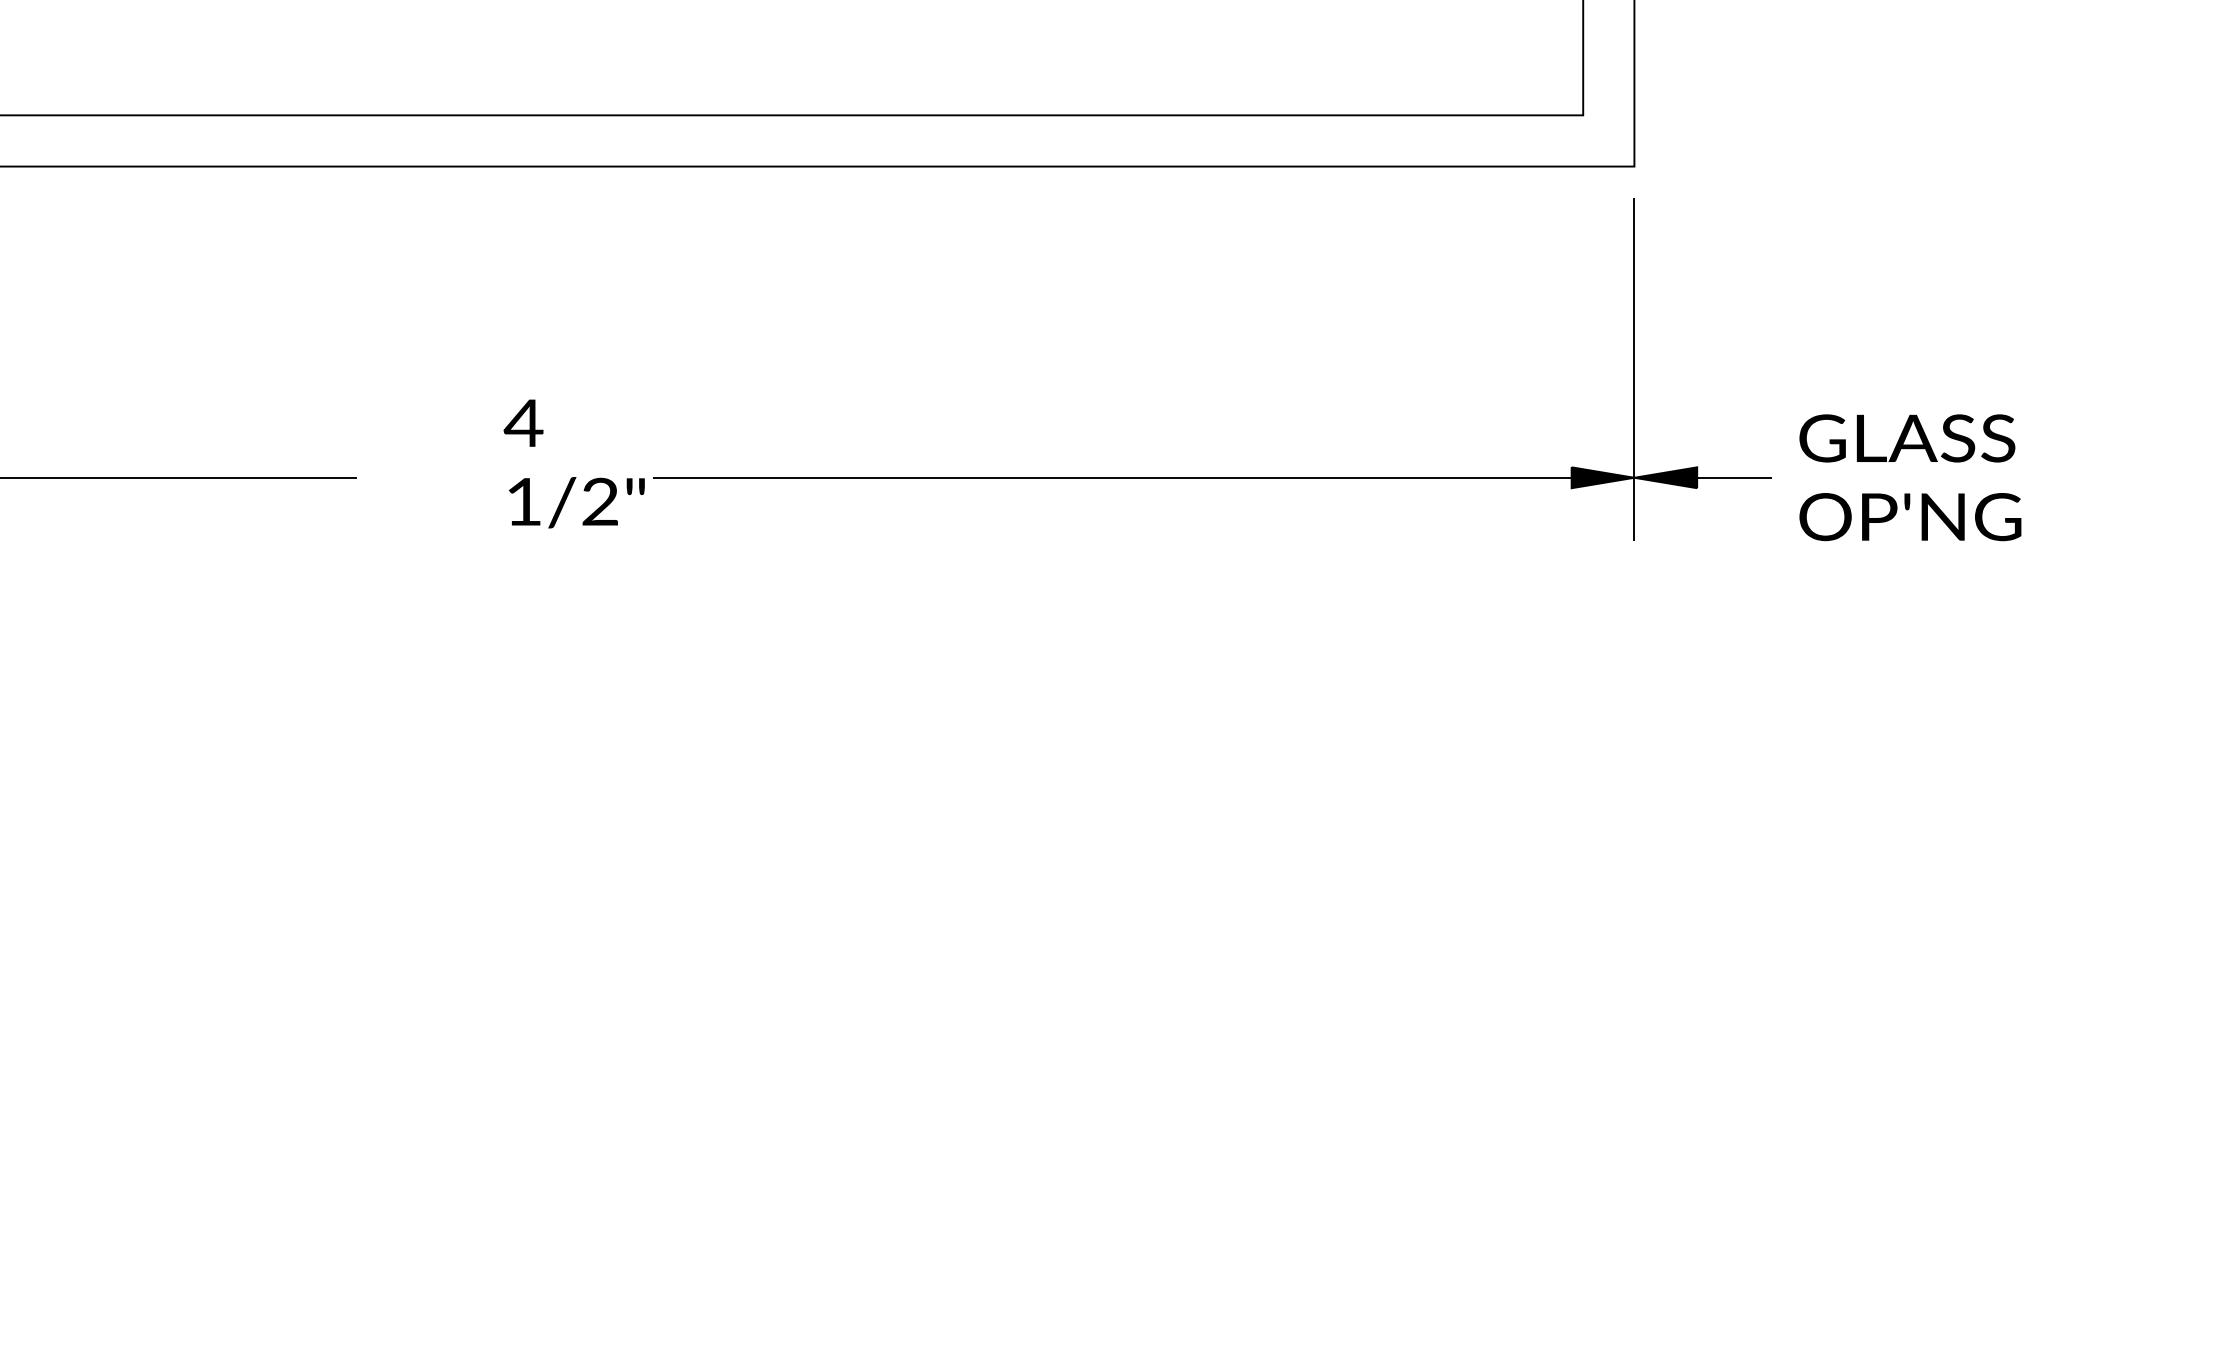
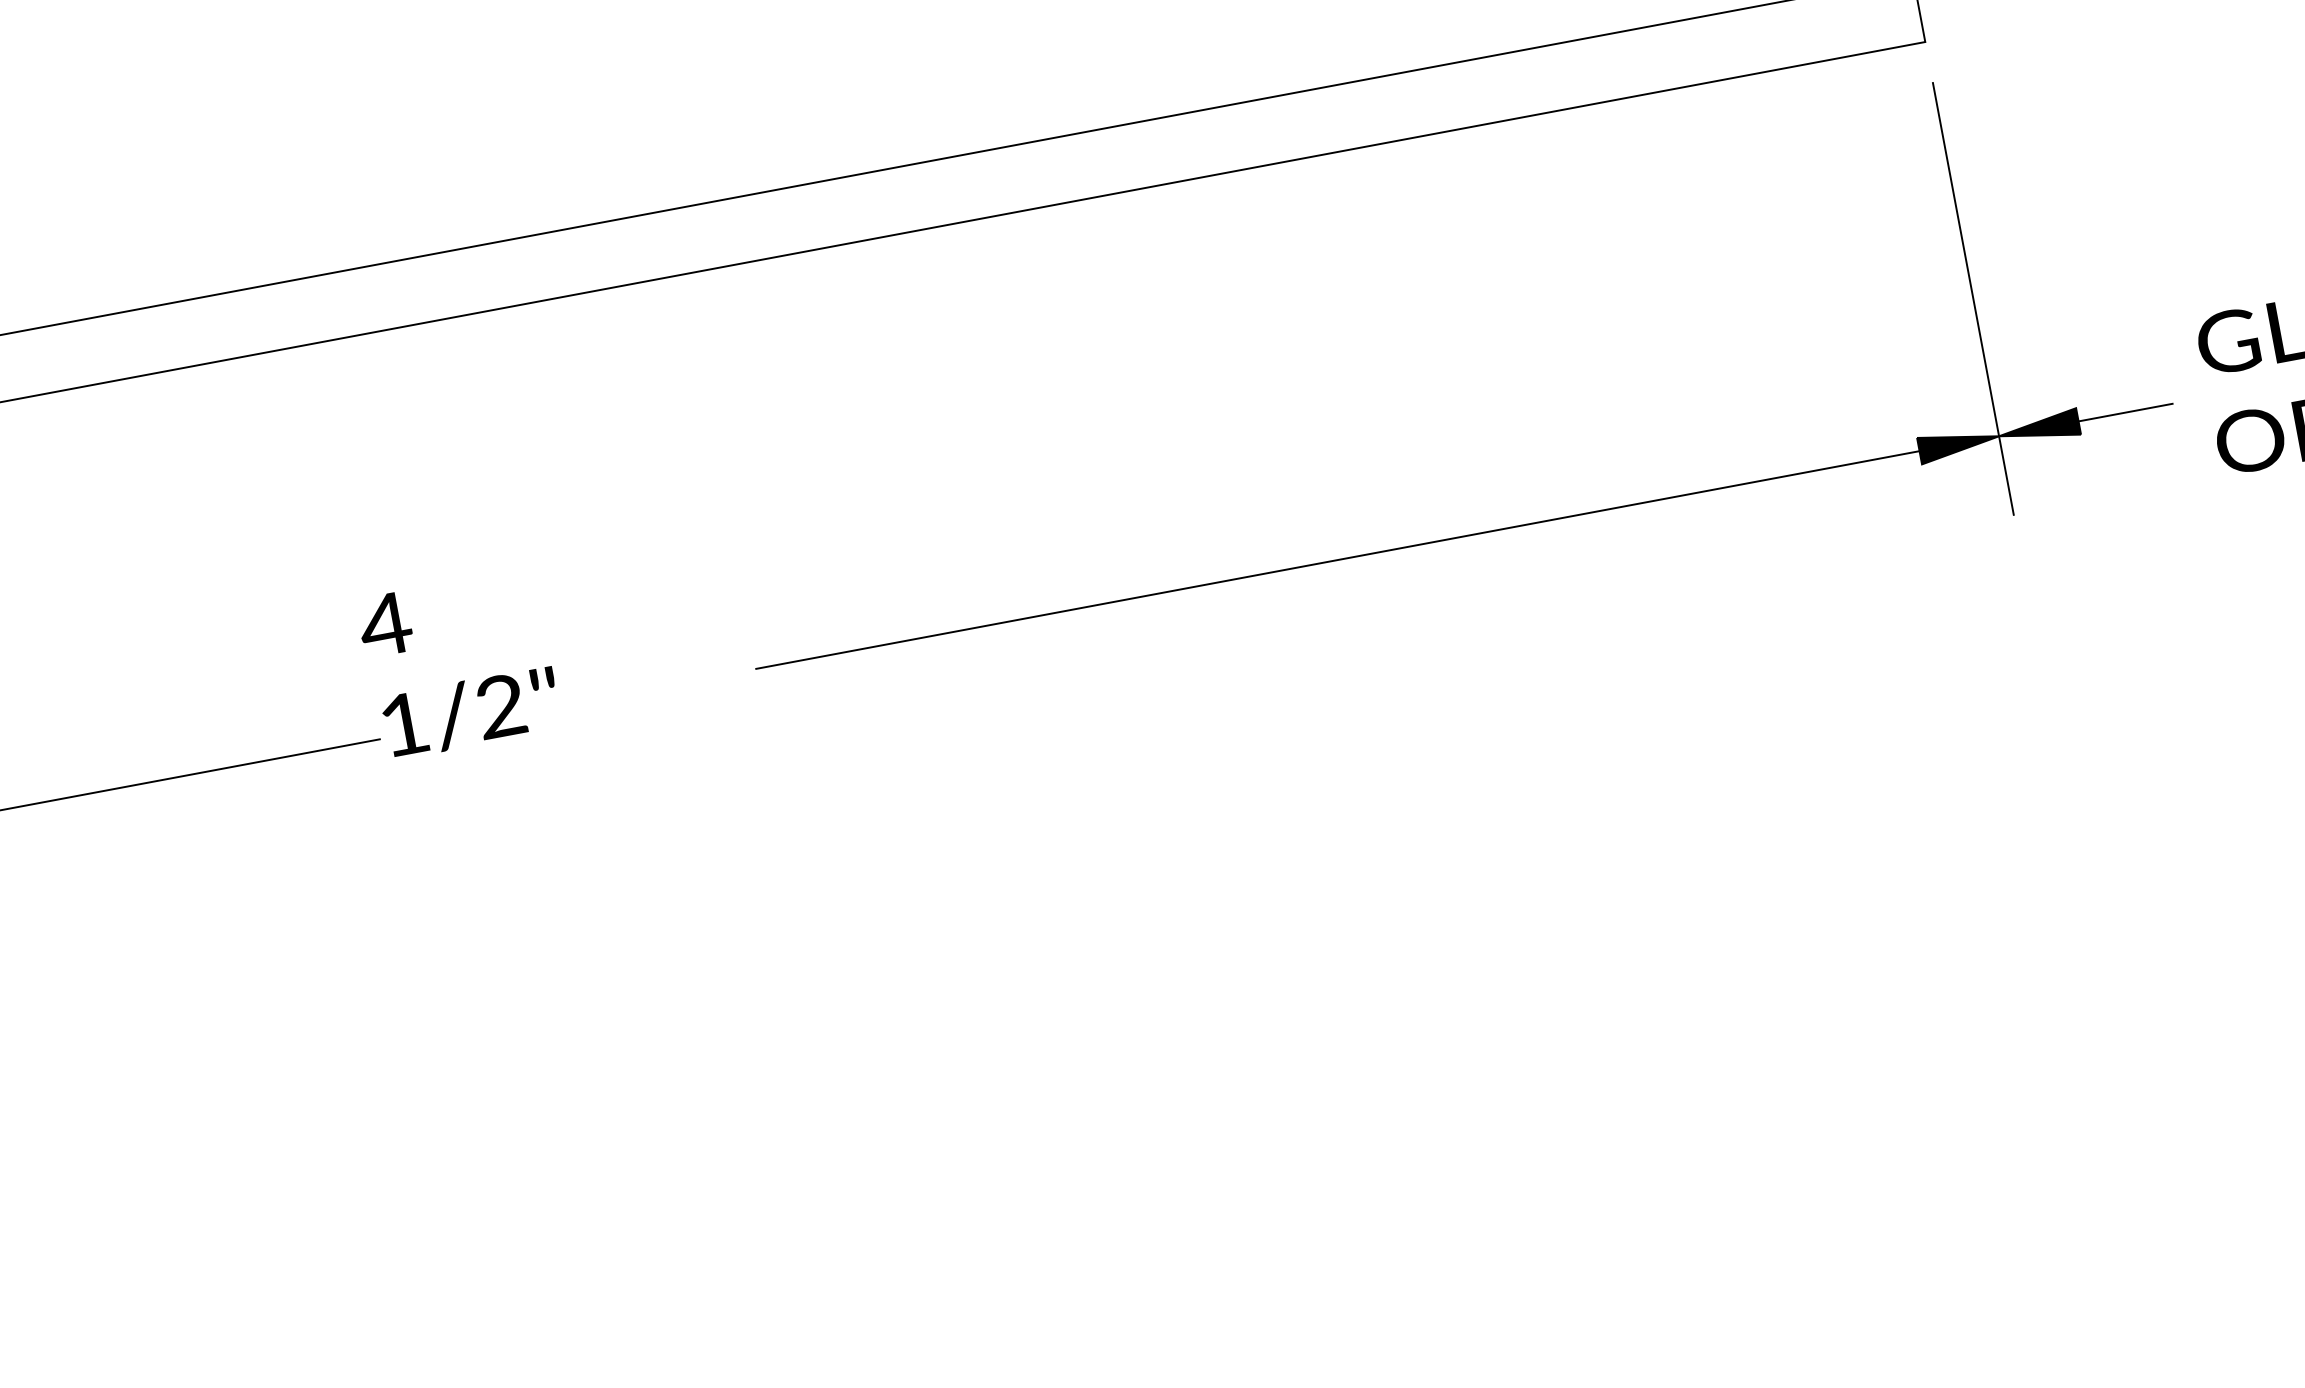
text: (573, 463) -> (457, 664), moved

